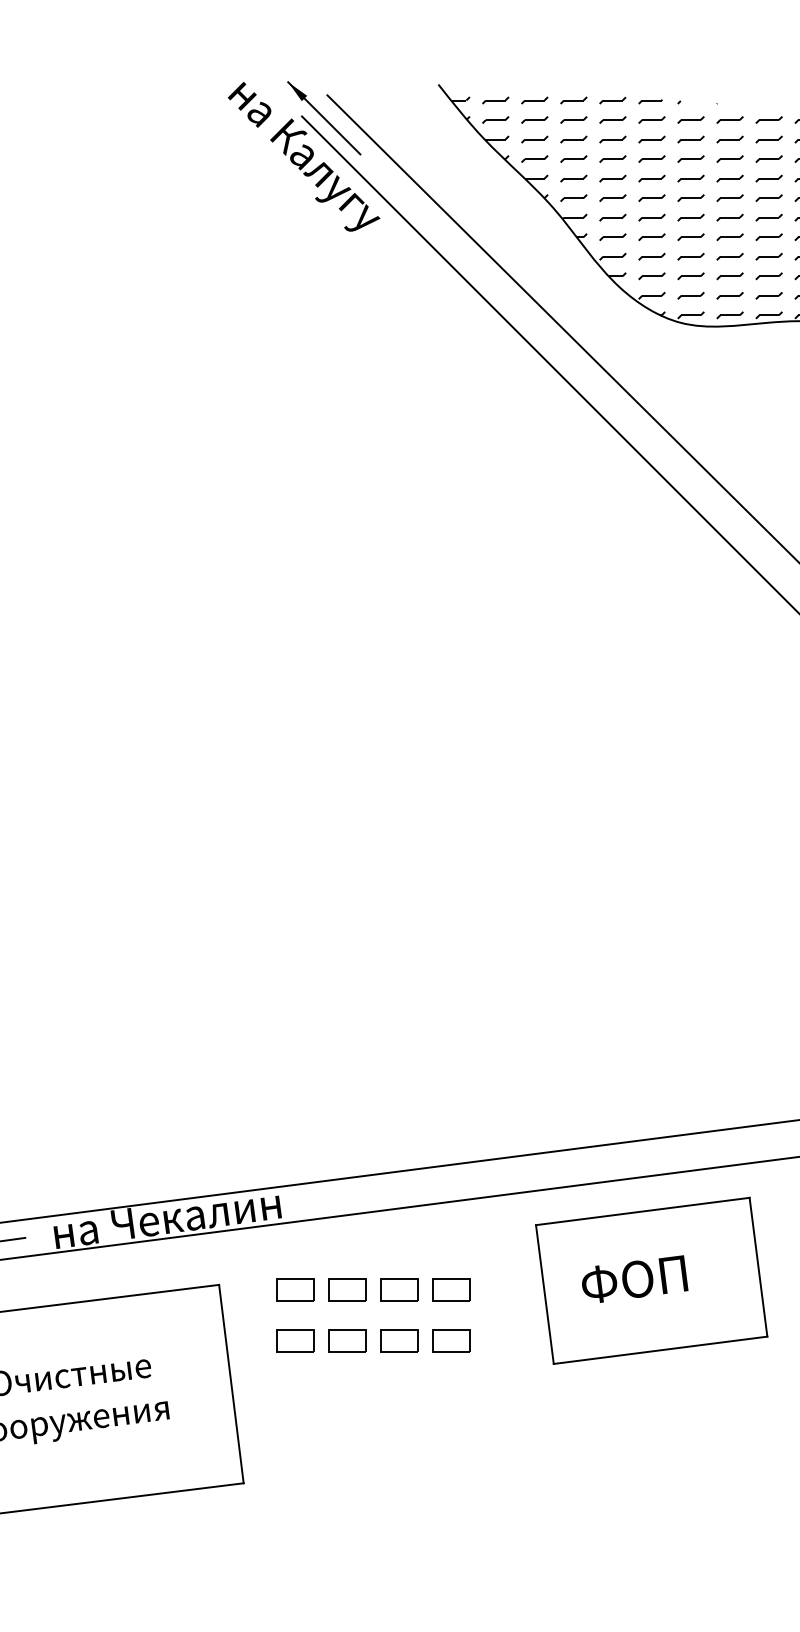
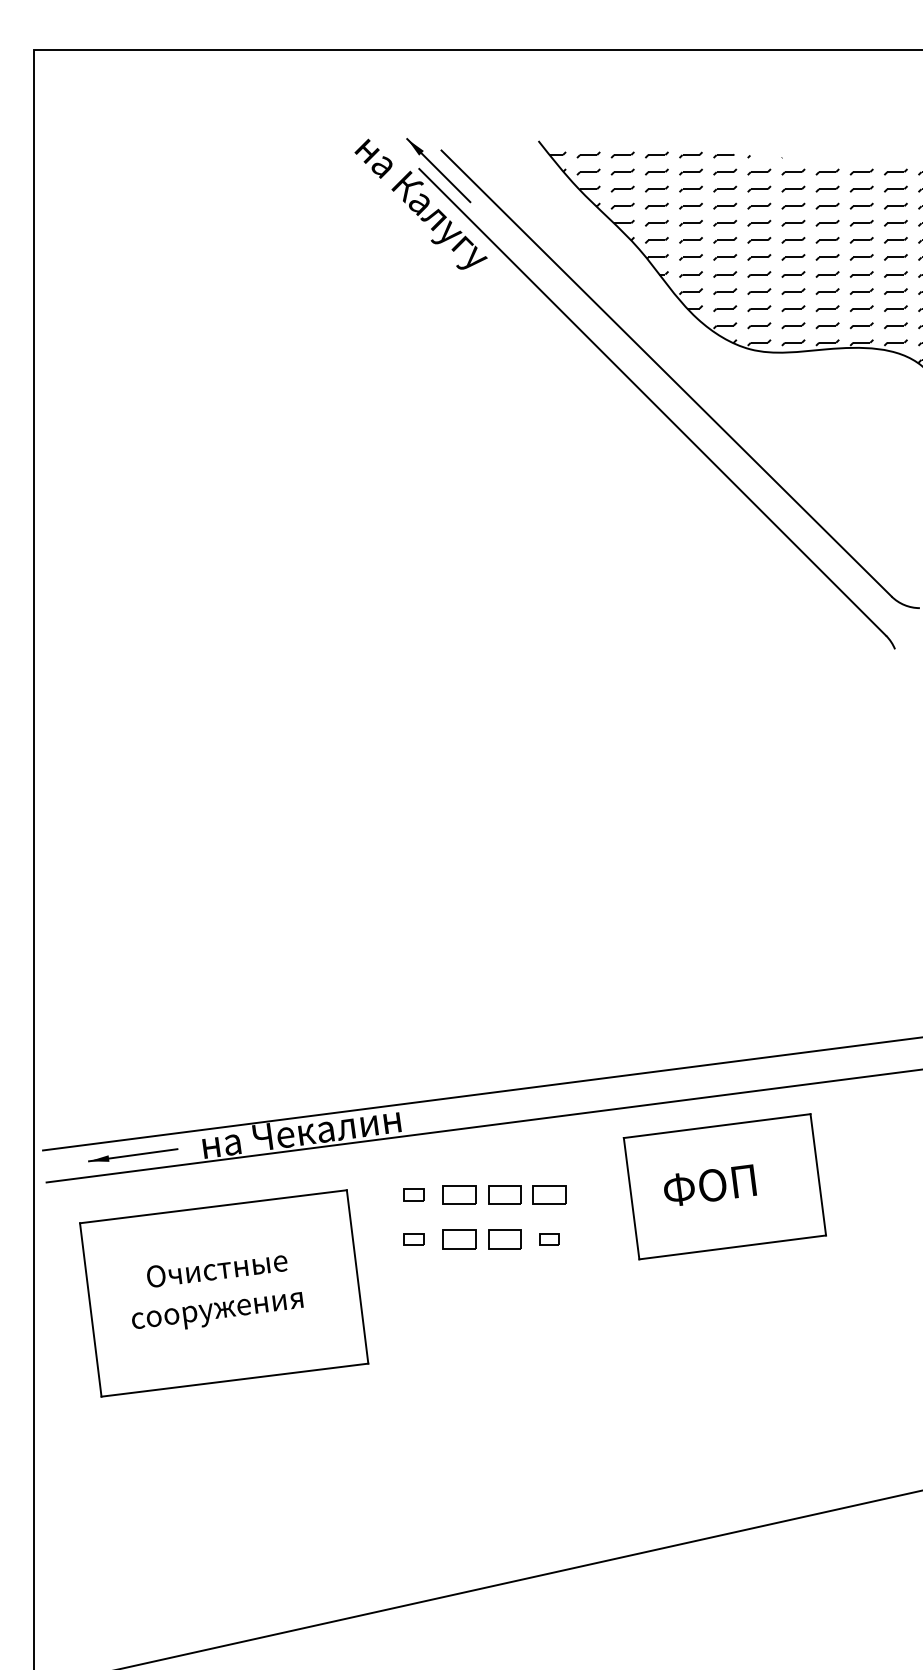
part: (295, 1289) -> (413, 1194), size x0.6
part: (295, 1341) -> (413, 1239), size x0.6
part: (450, 1341) -> (549, 1239), size x0.6

